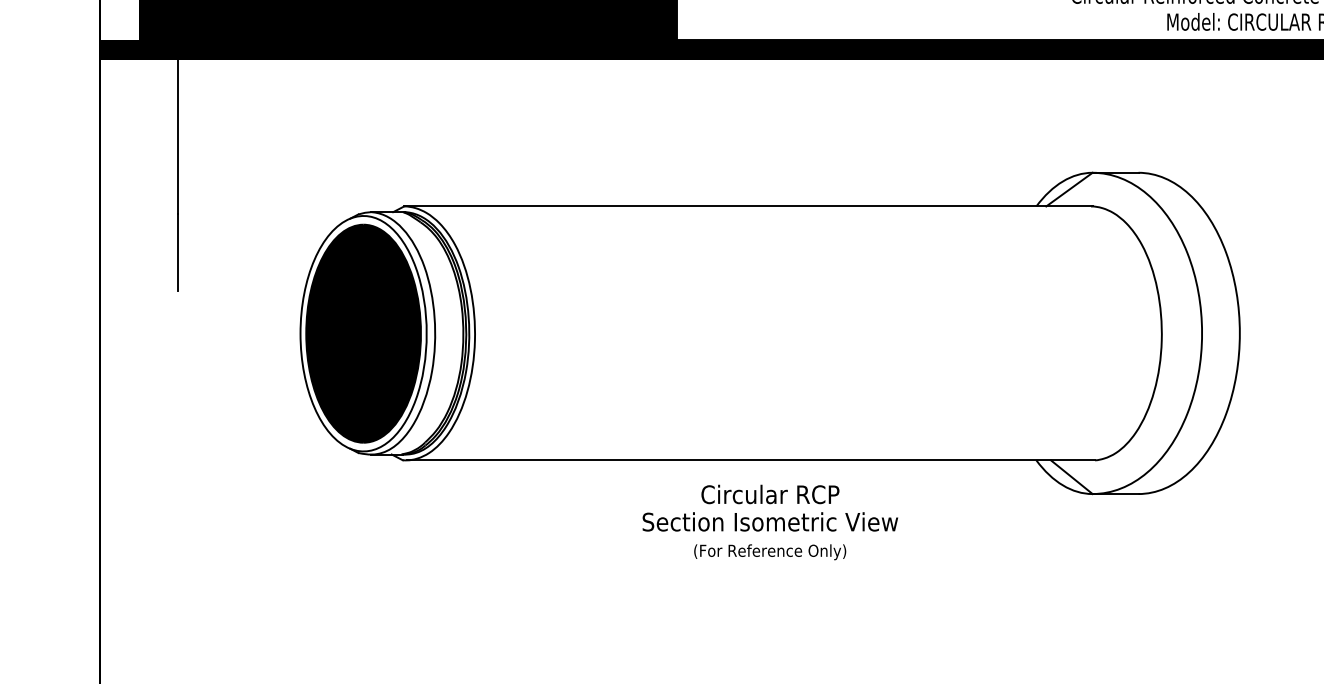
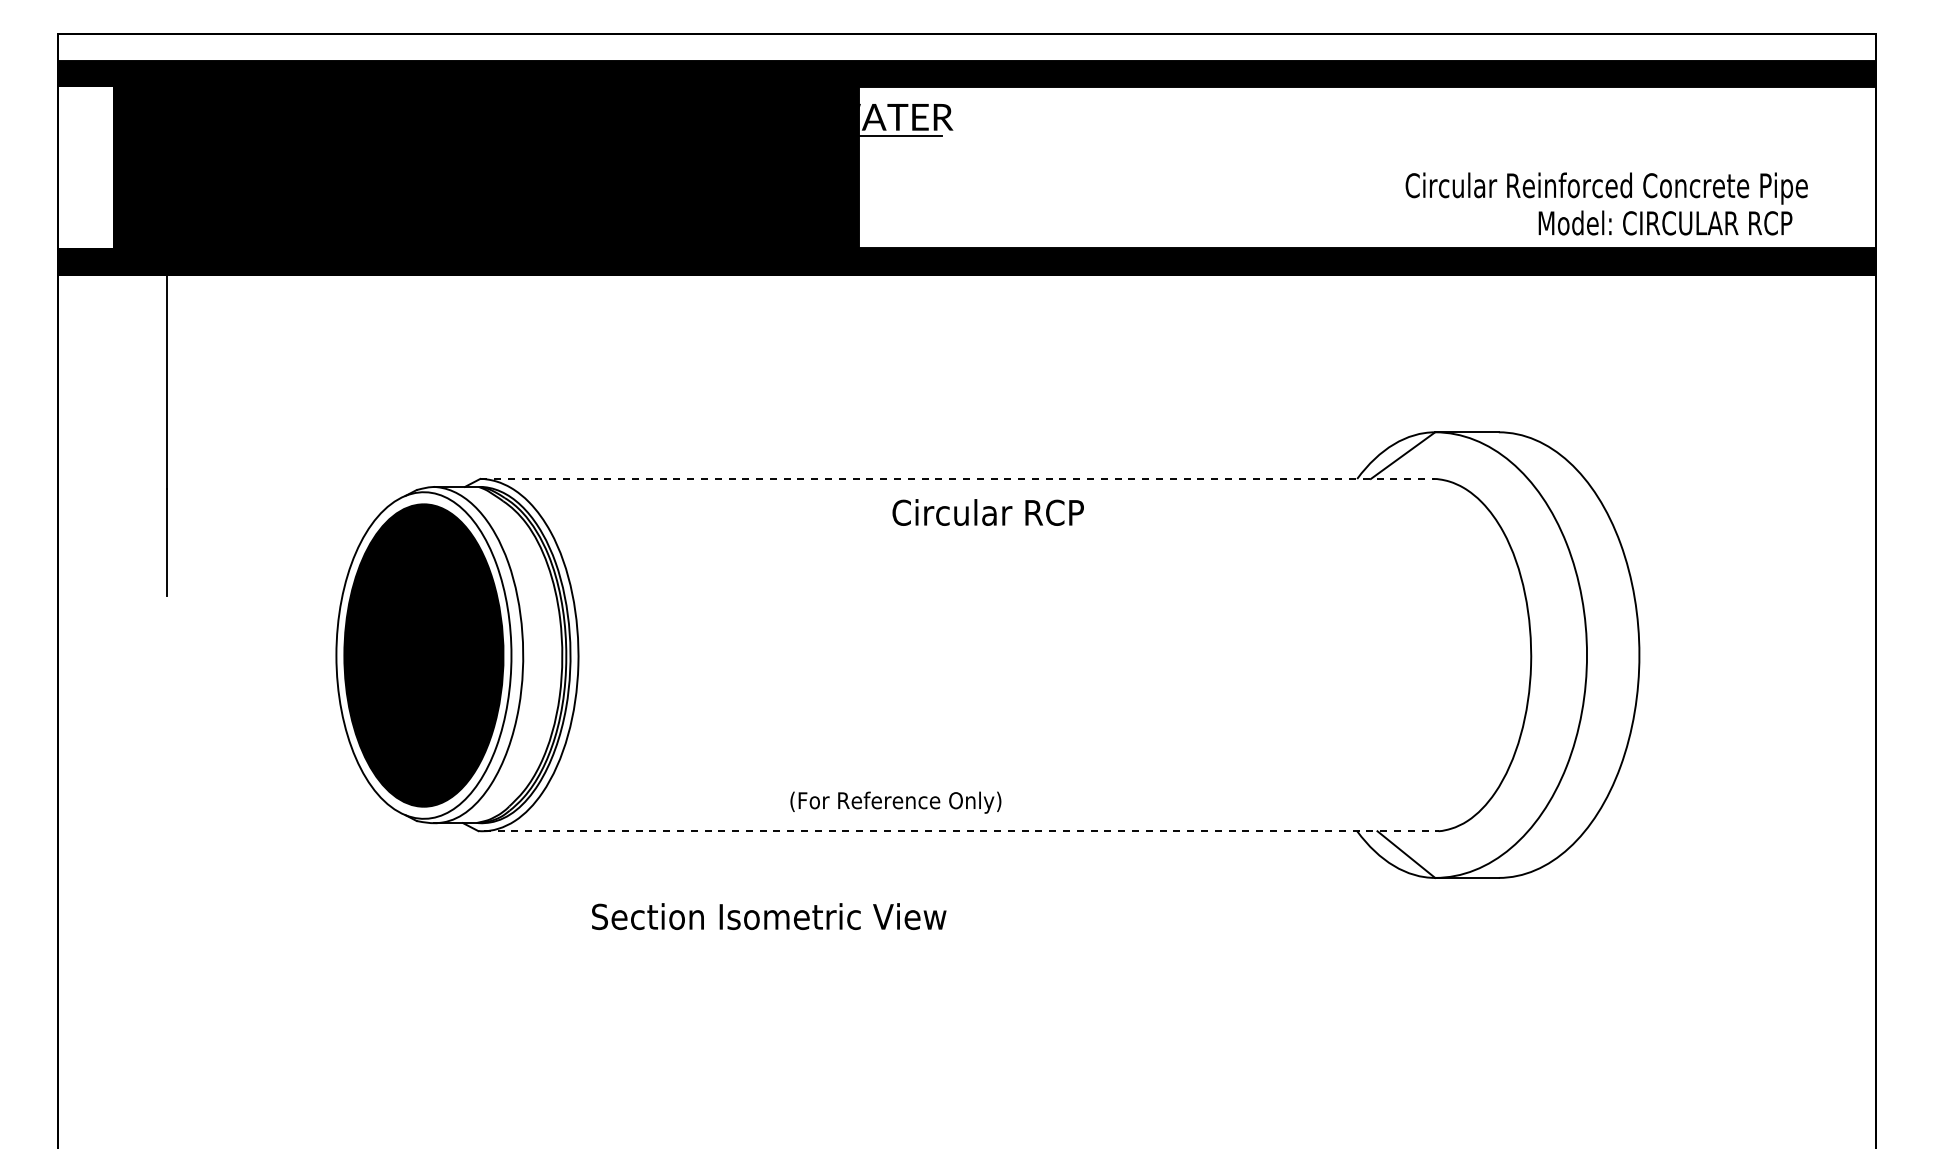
line: (748, 206) -> (958, 478), solid -> dashed
line: (751, 460) -> (961, 831), solid -> dashed
text: (769, 494) -> (987, 512), moved
text: (770, 521) -> (769, 916), moved
text: (769, 552) -> (895, 802), moved

